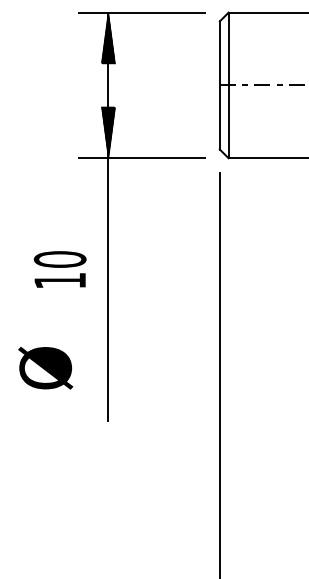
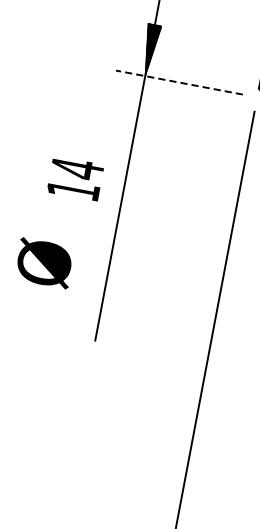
line: (141, 158) -> (178, 82), solid -> dashed
text: (59, 259) -> (76, 168), 10 -> 14
text: (45, 368) -> (44, 263), moved

